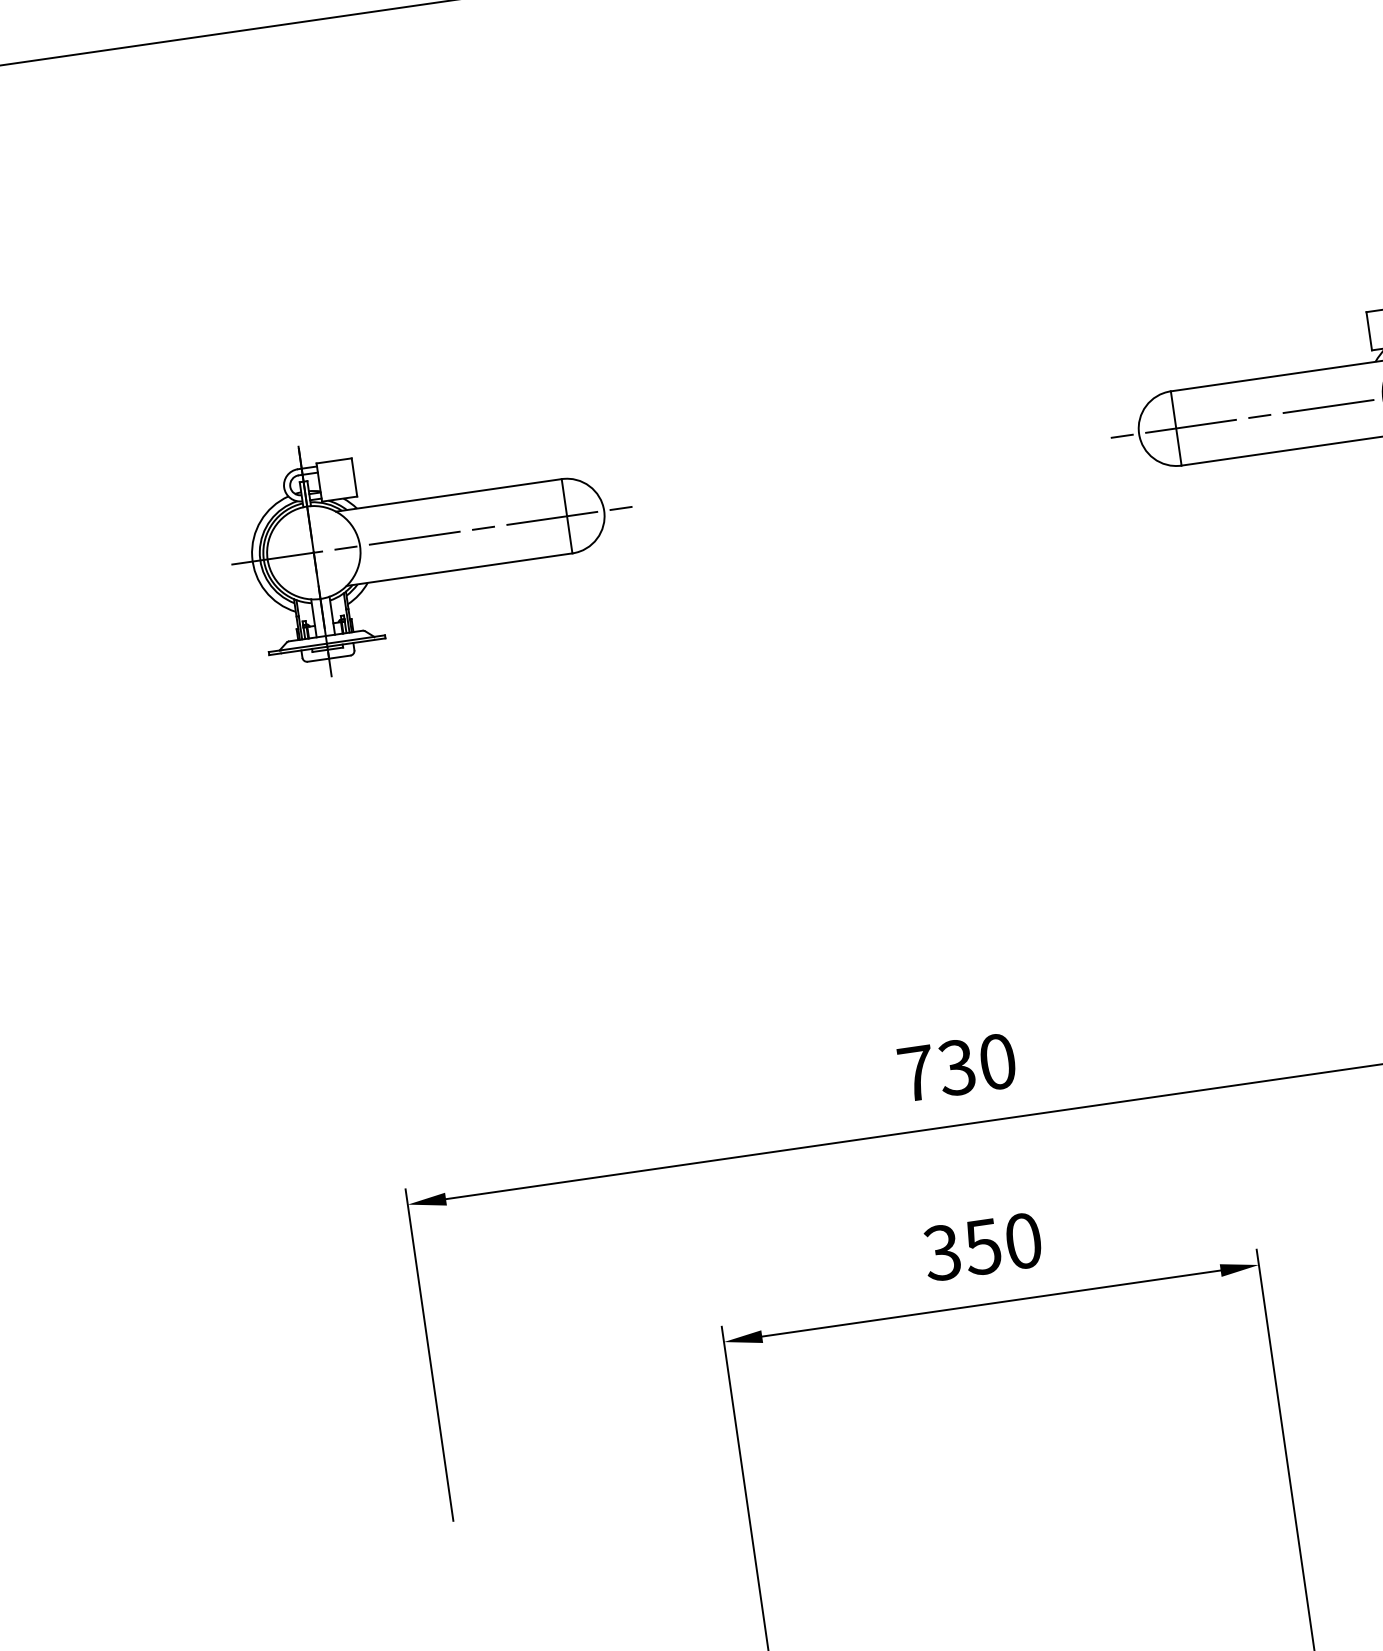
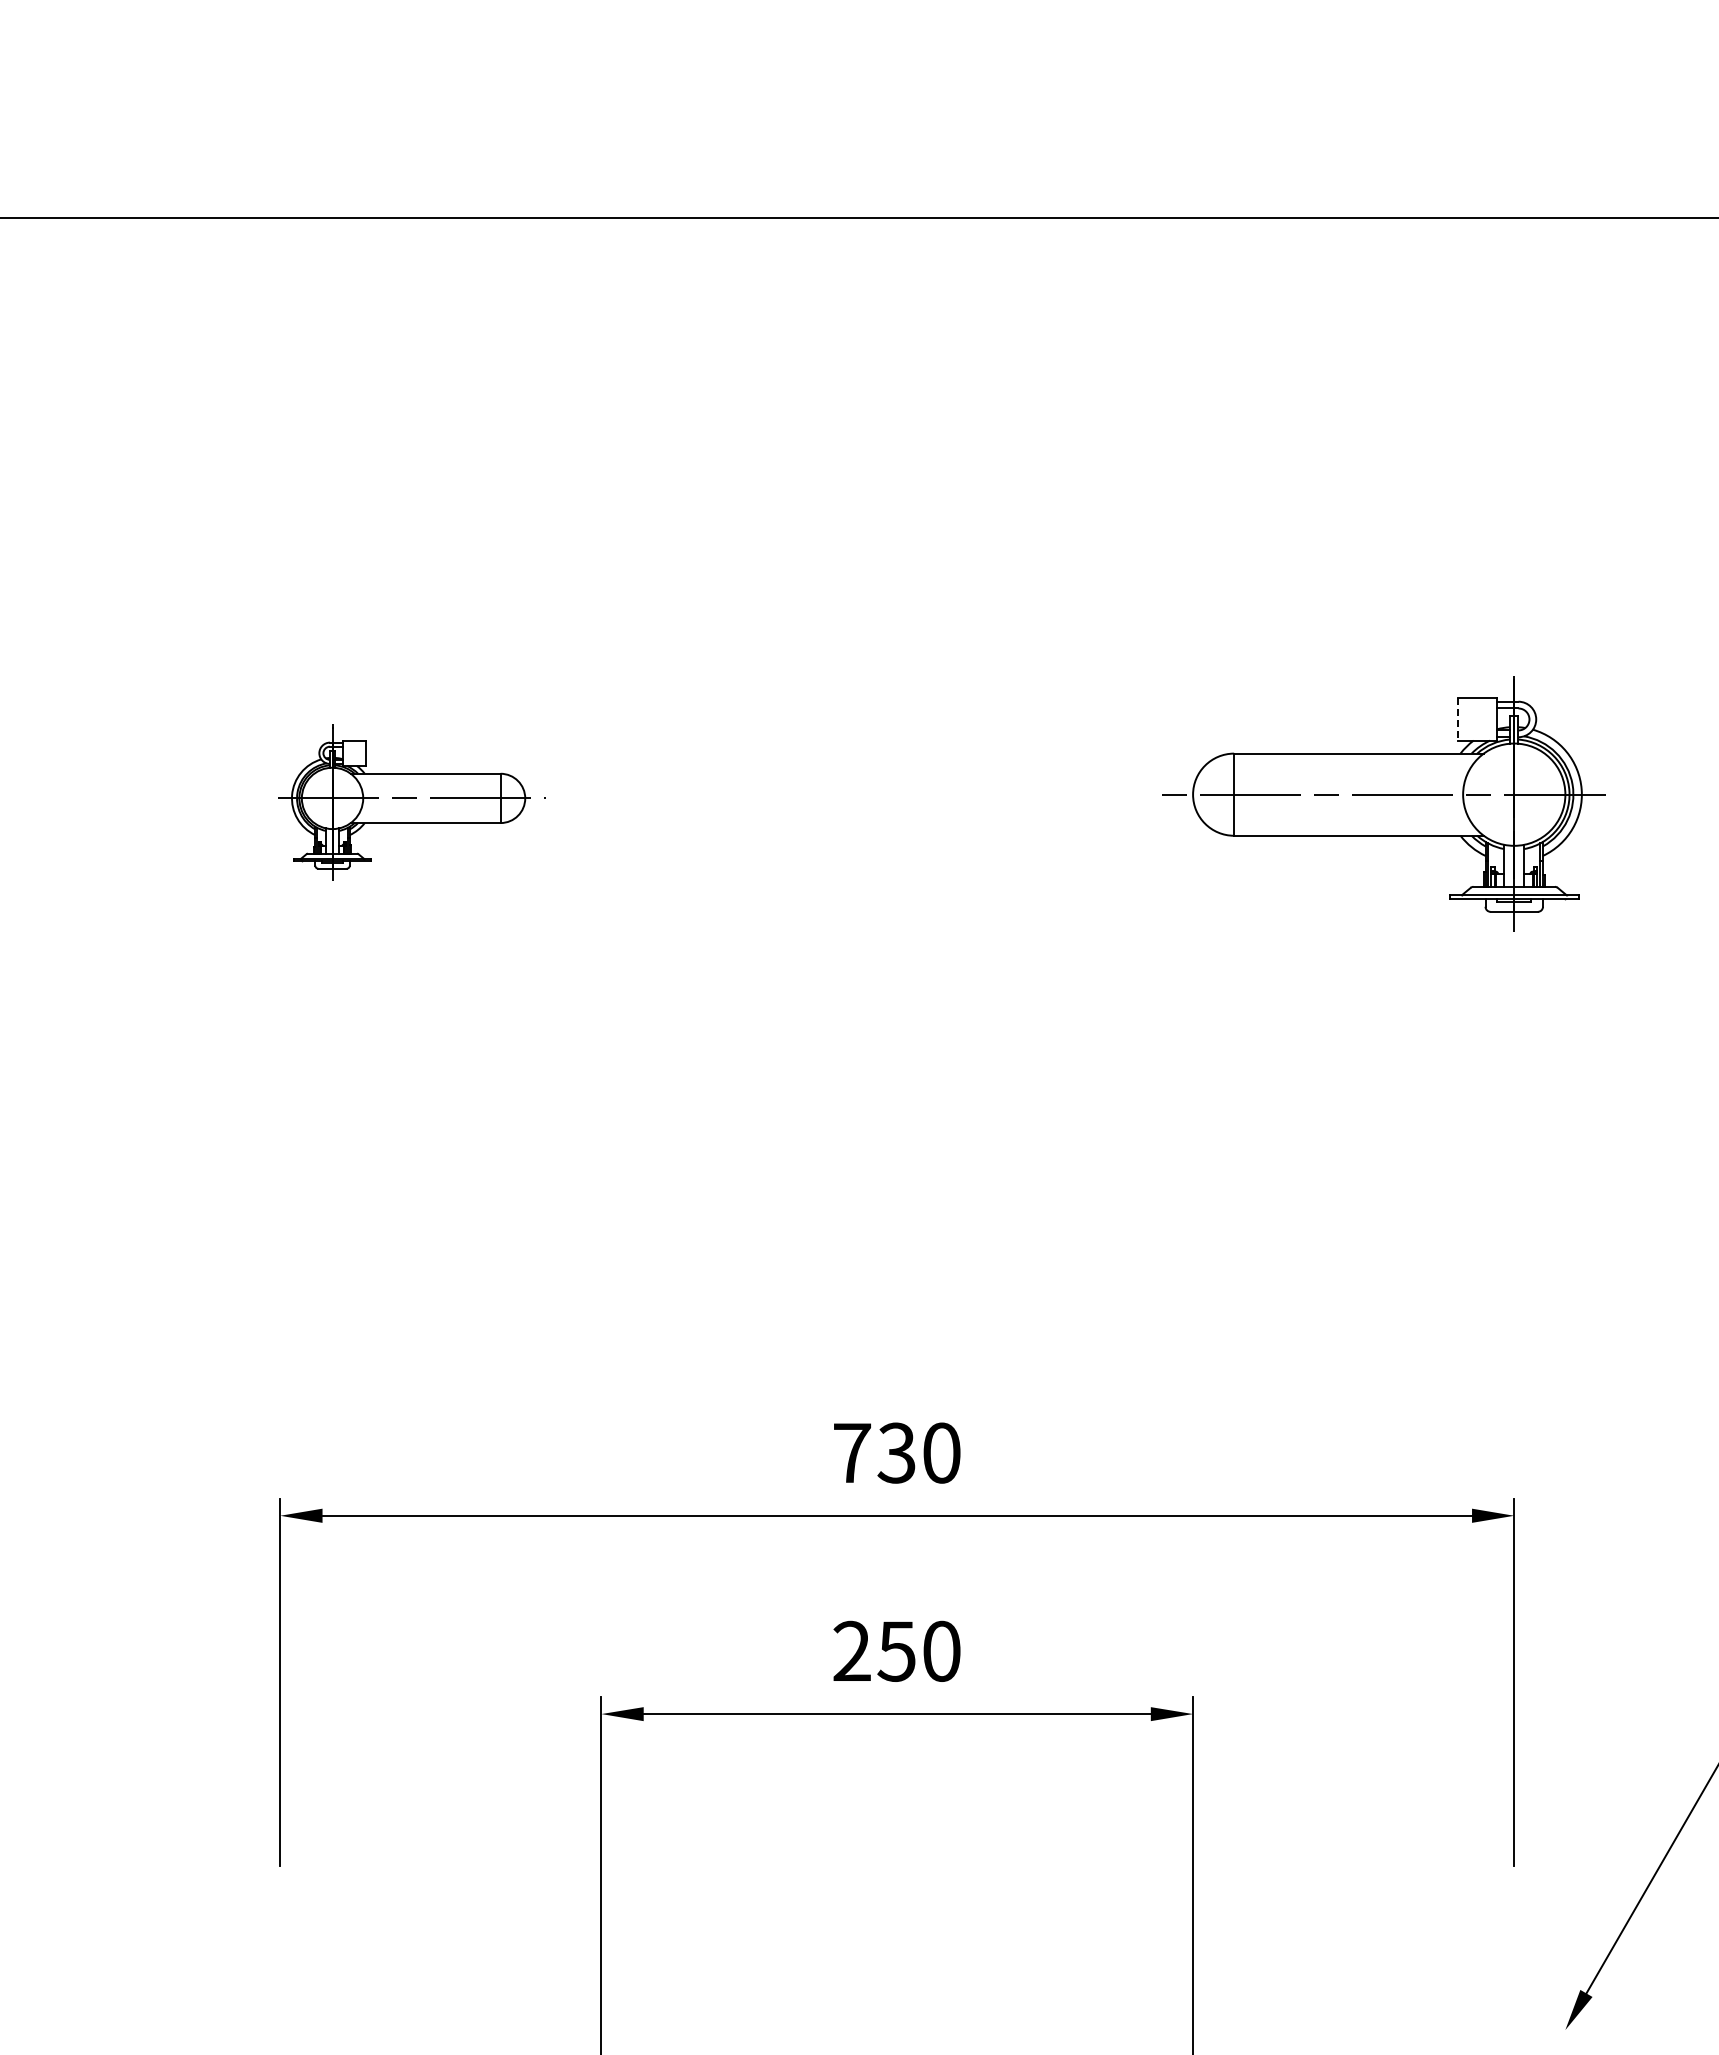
line: (1369, 331) -> (1458, 719), solid -> dashed
part: (432, 543) -> (410, 803), size x0.6
text: (941, 1252) -> (851, 1651), 350 -> 250

